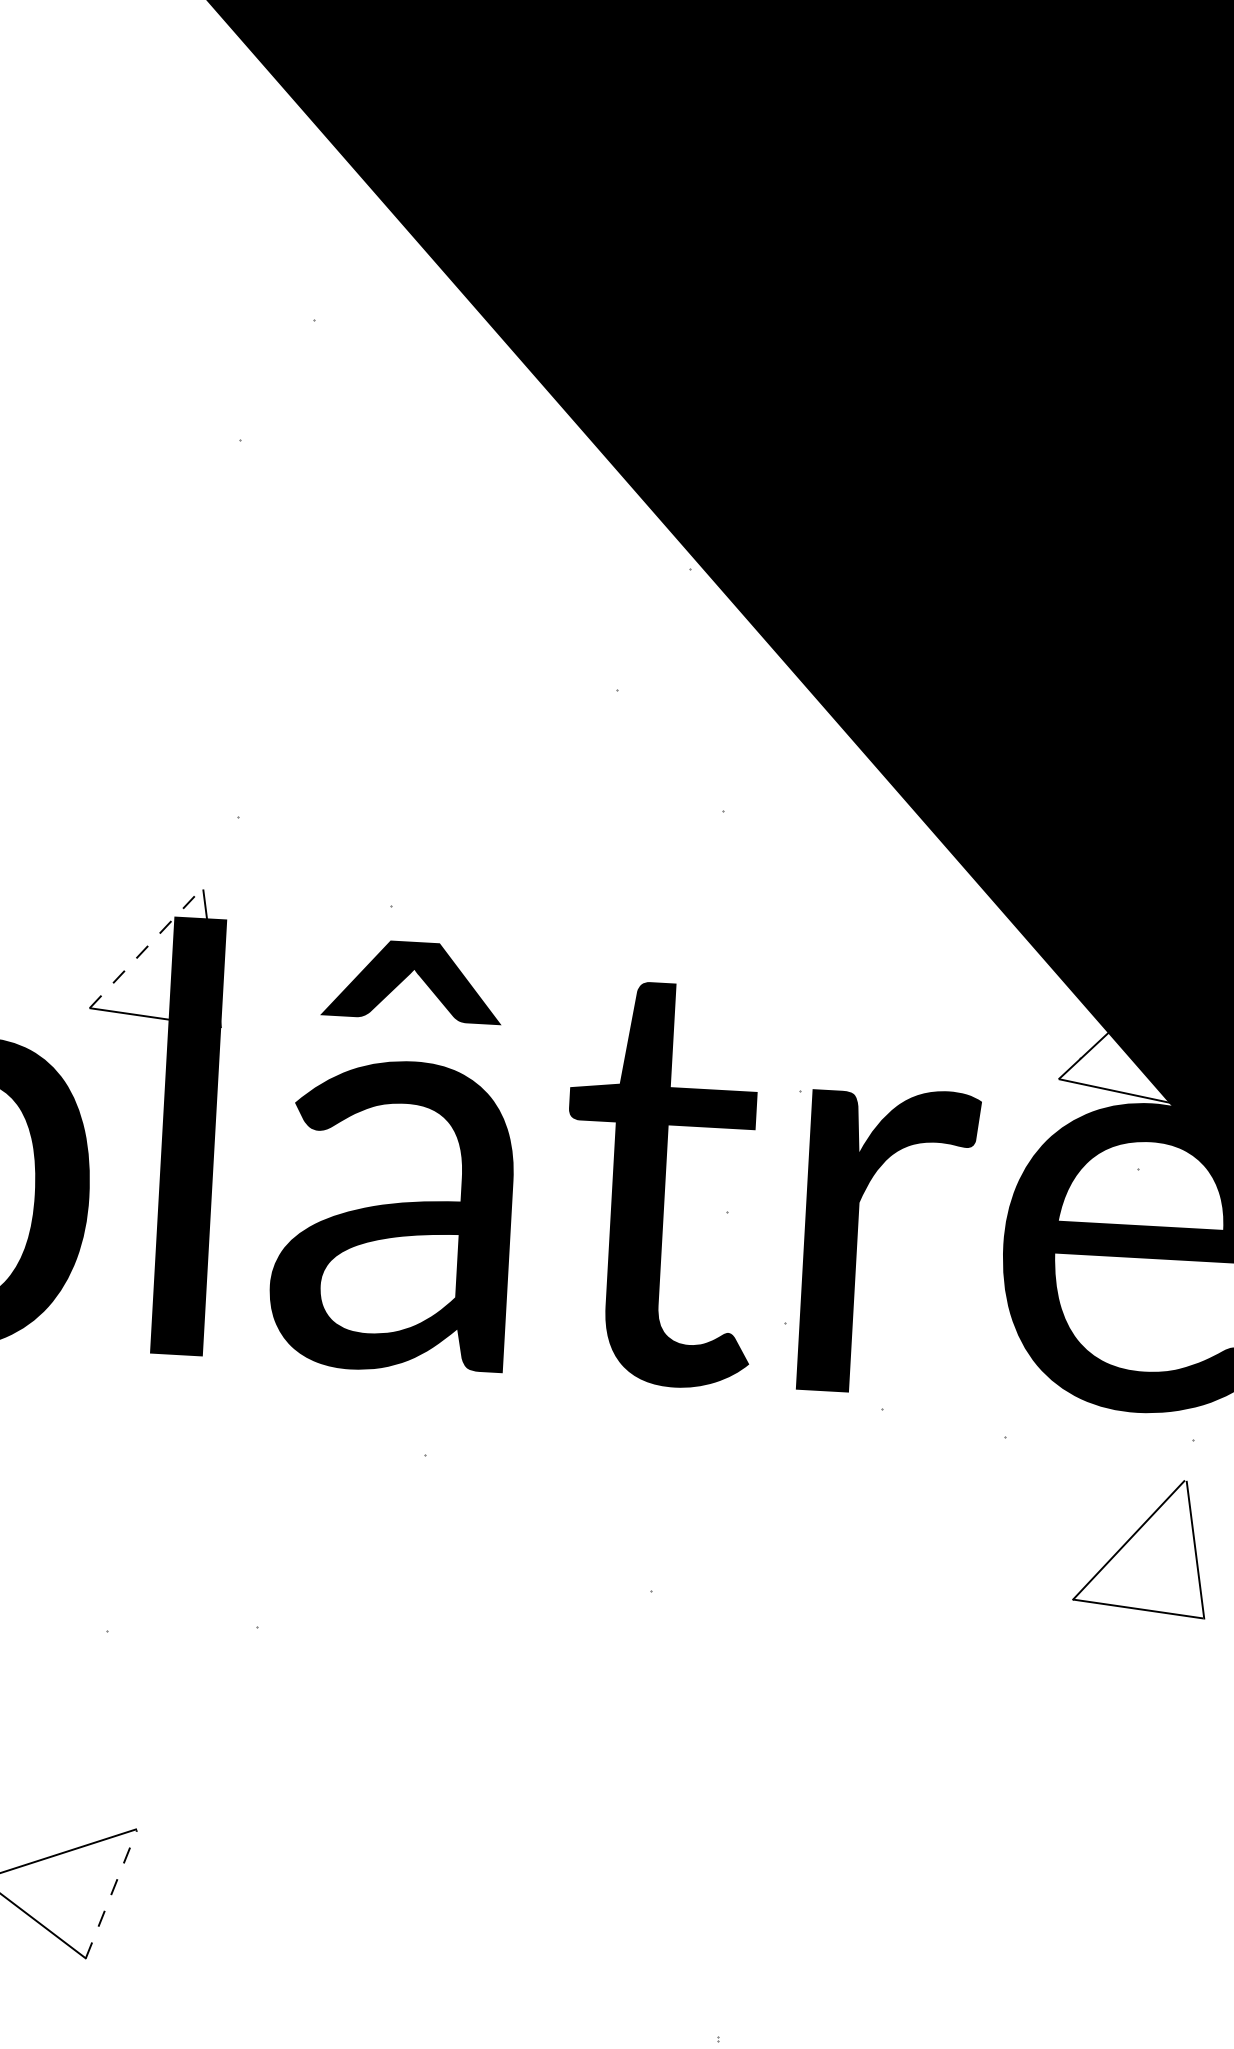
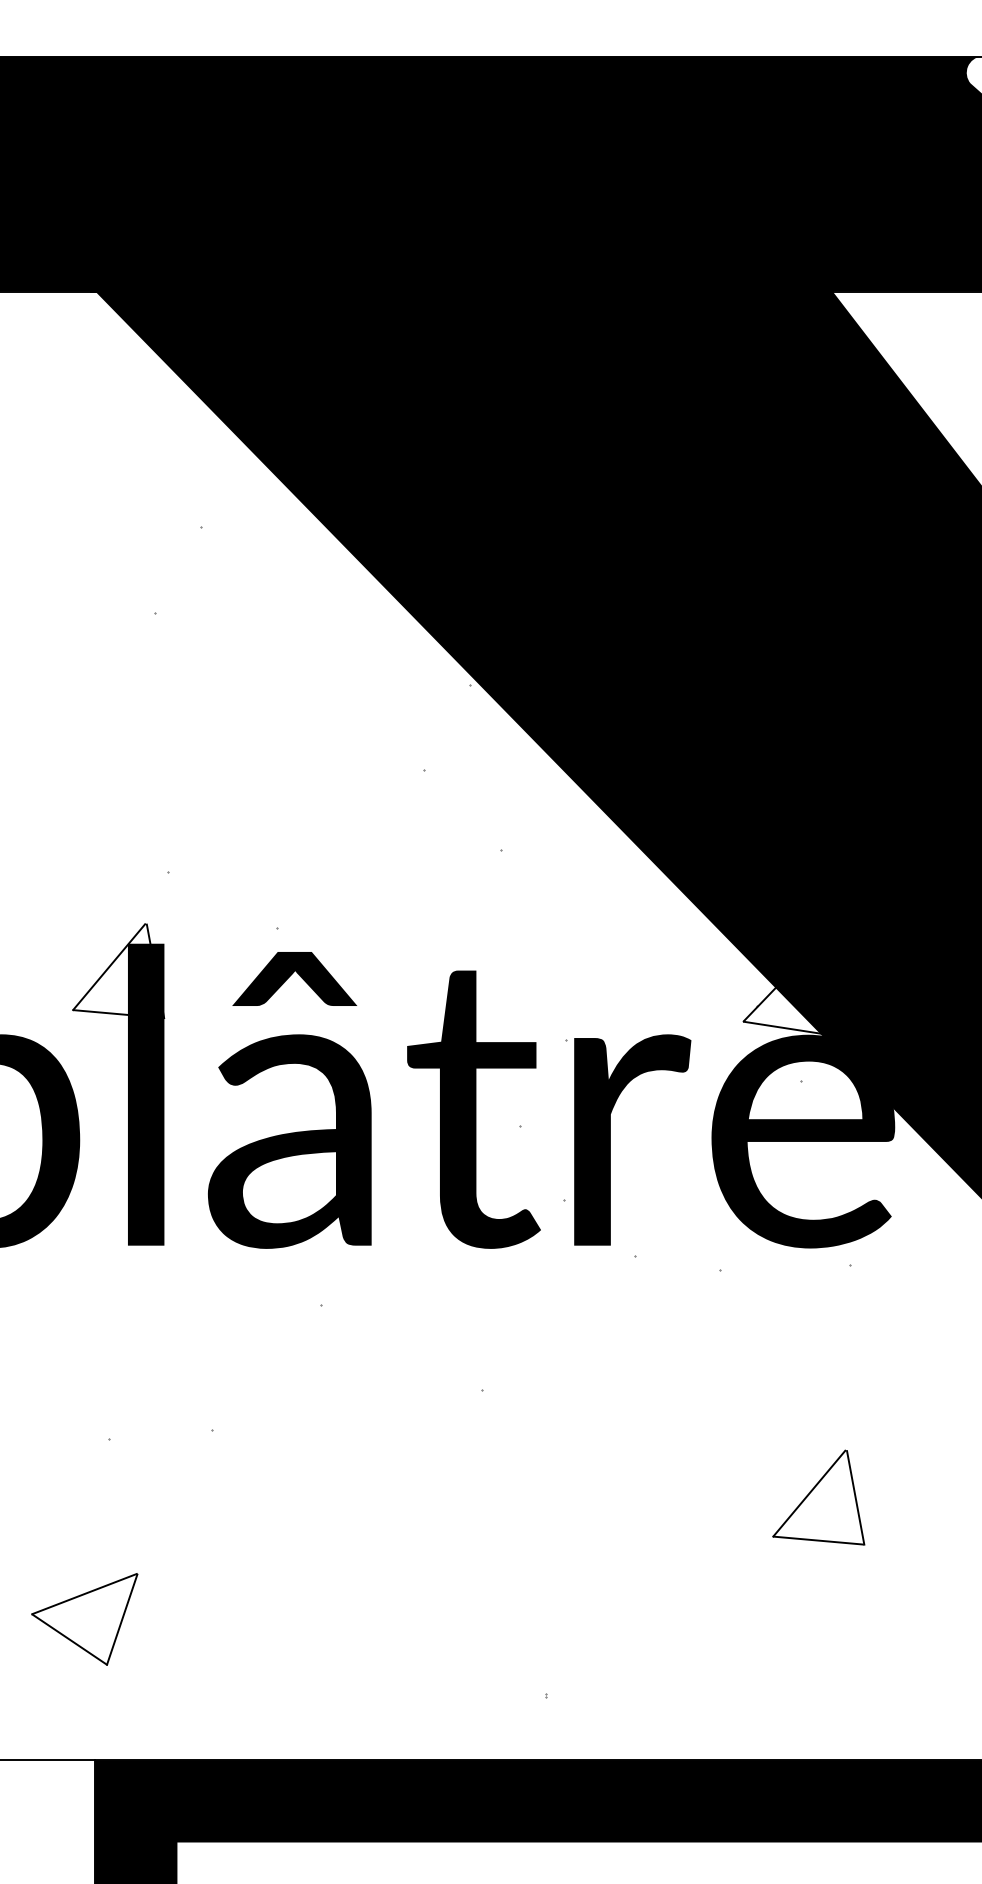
line: (145, 949) -> (109, 967), dashed -> solid
part: (1141, 1546) -> (818, 1497), moved
line: (111, 1894) -> (122, 1619), dashed -> solid

